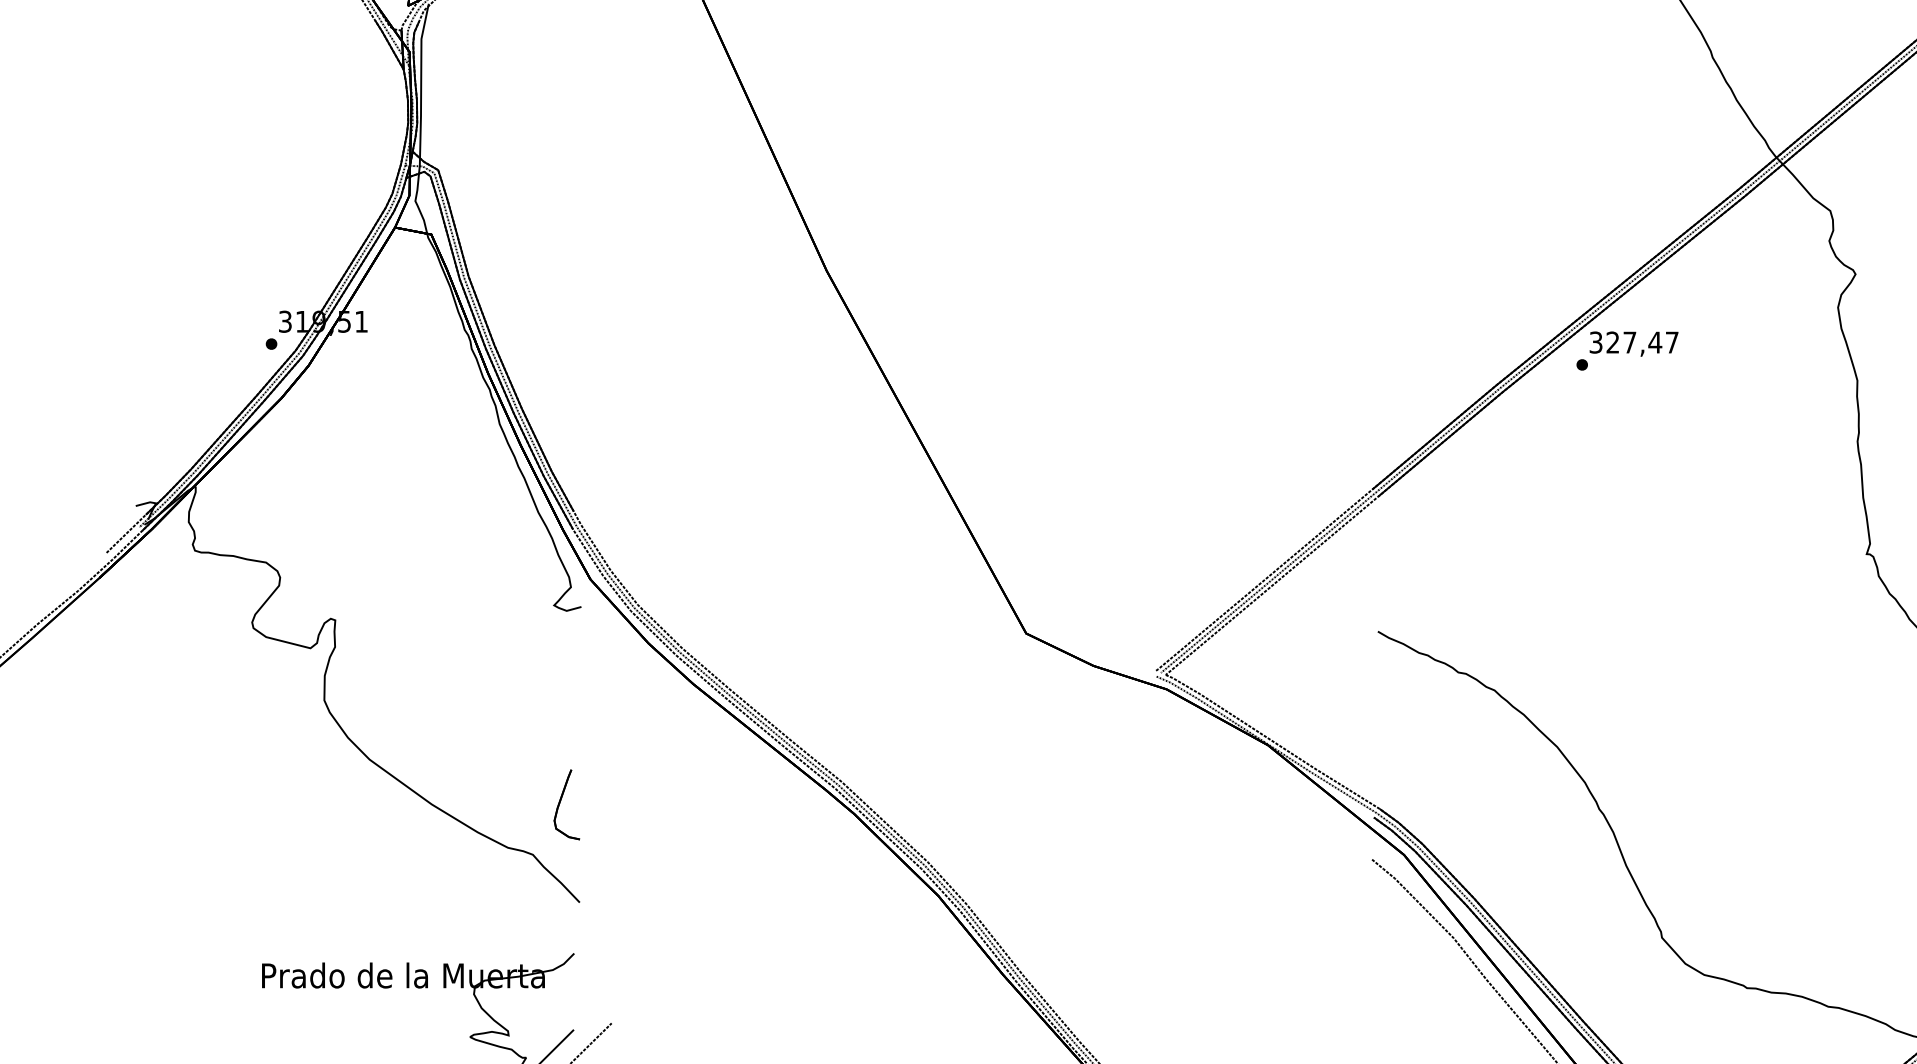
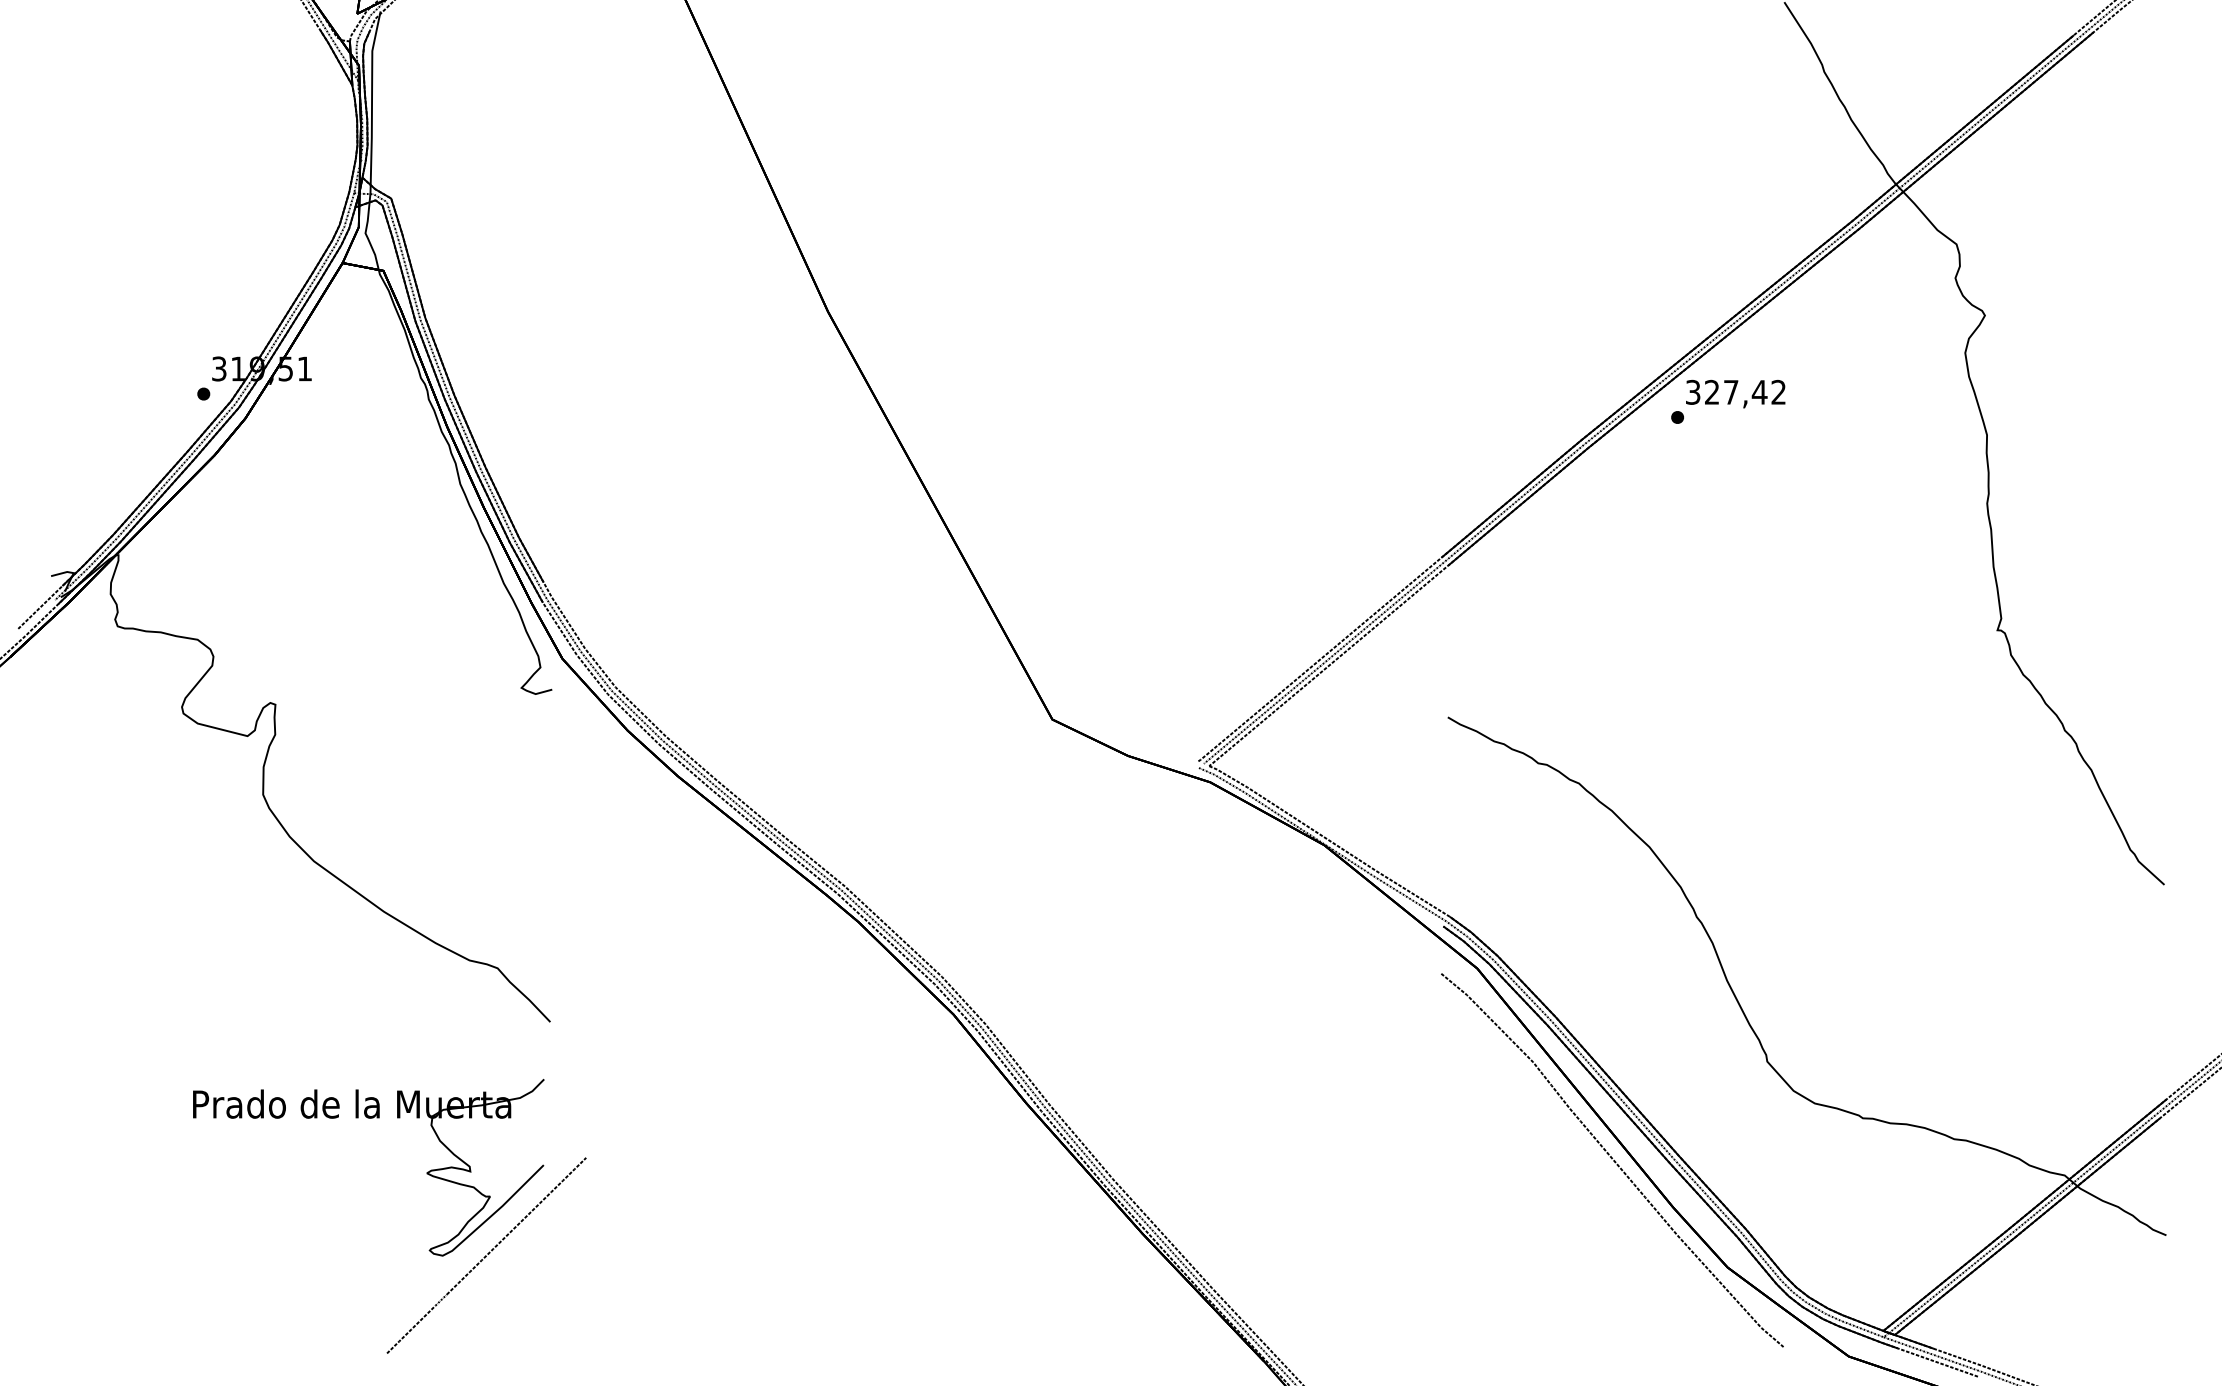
text: (1671, 341) -> (1778, 391), 327,47 -> 327,42
part: (561, 801) -> (529, 908), removed

